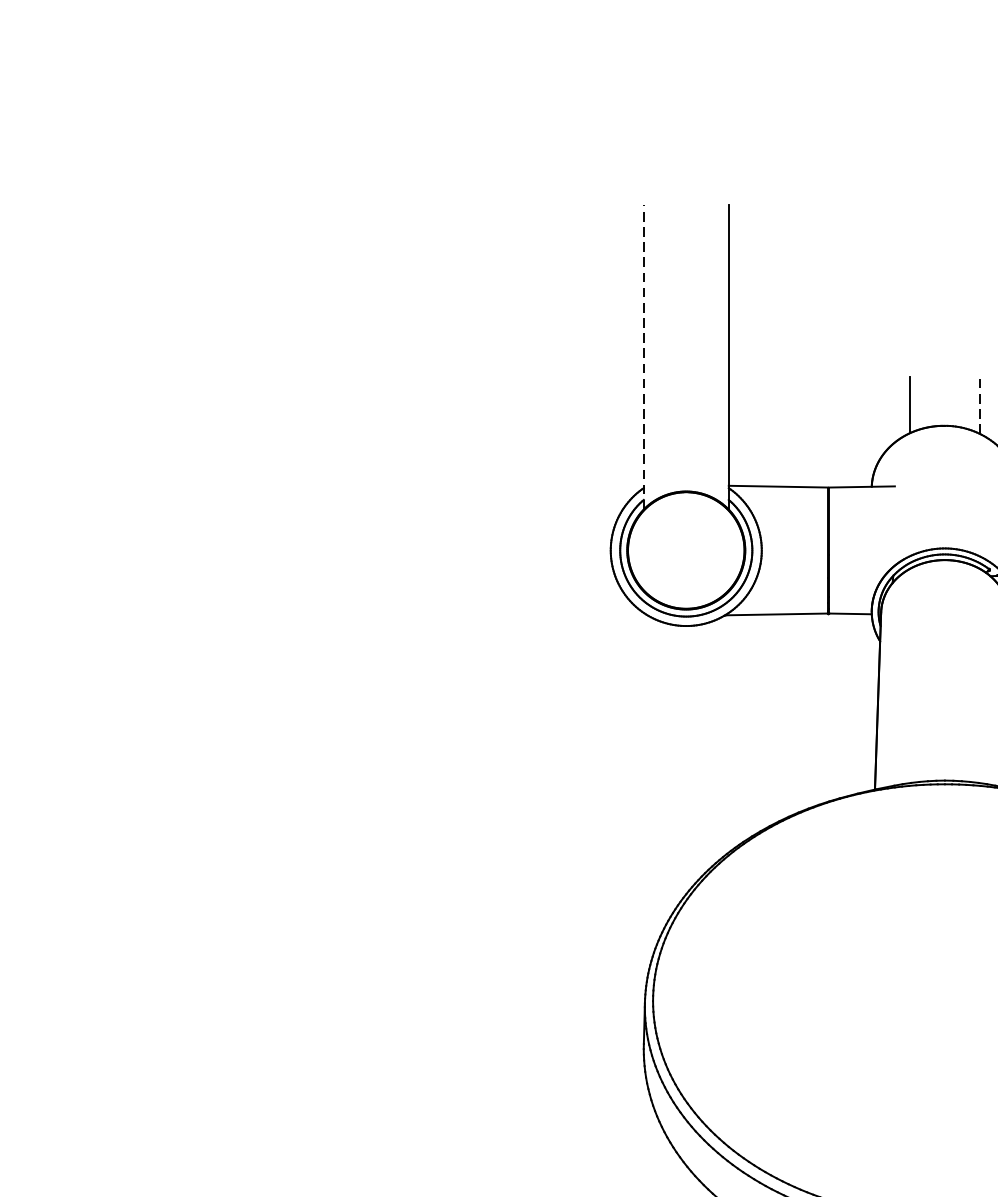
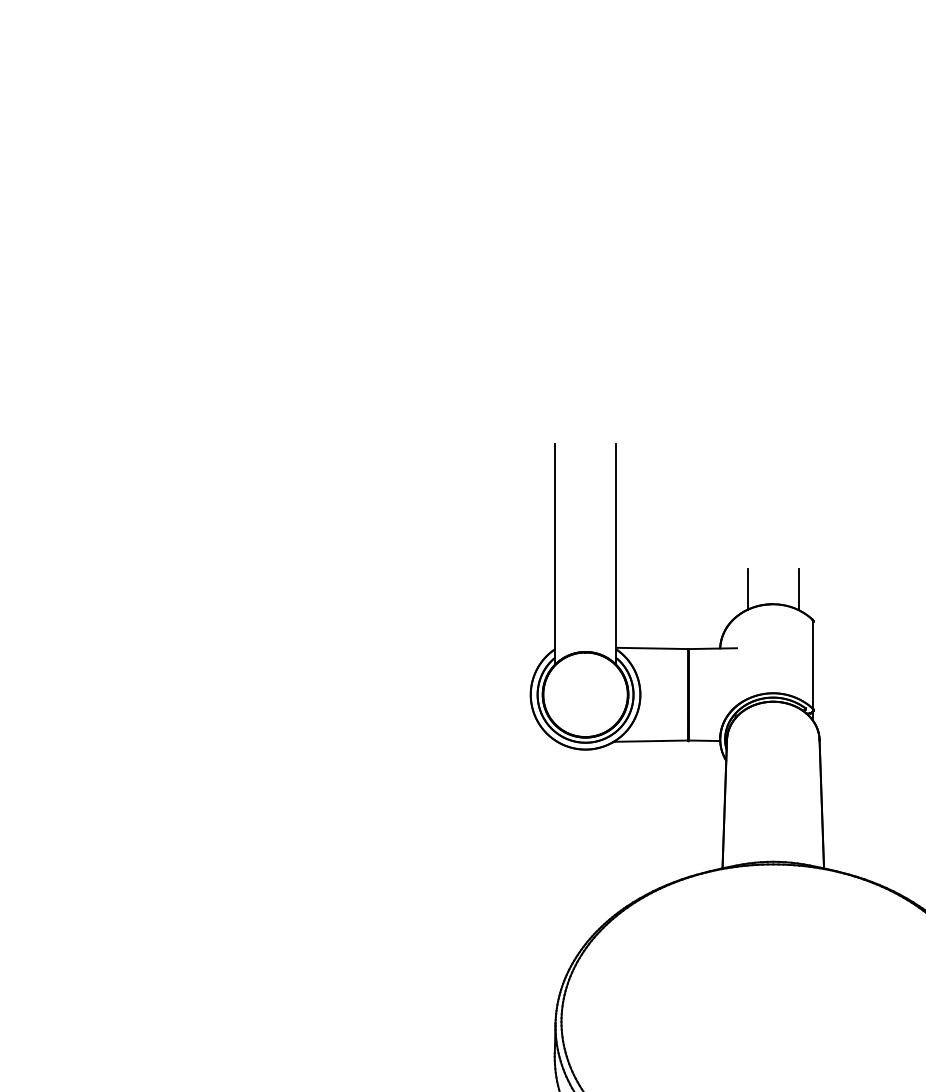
line: (643, 357) -> (554, 554), dashed -> solid
line: (979, 405) -> (798, 589), dashed -> solid

